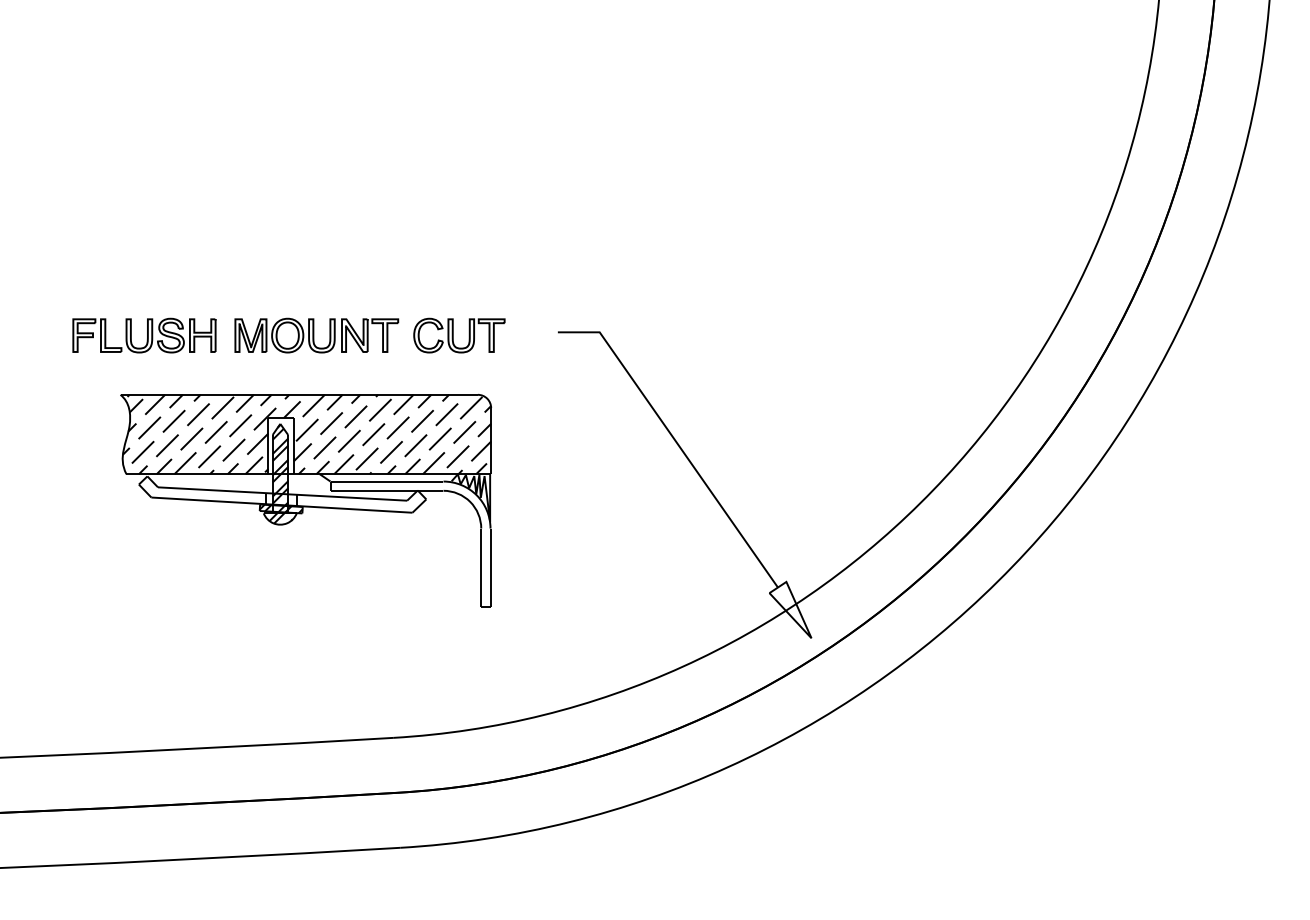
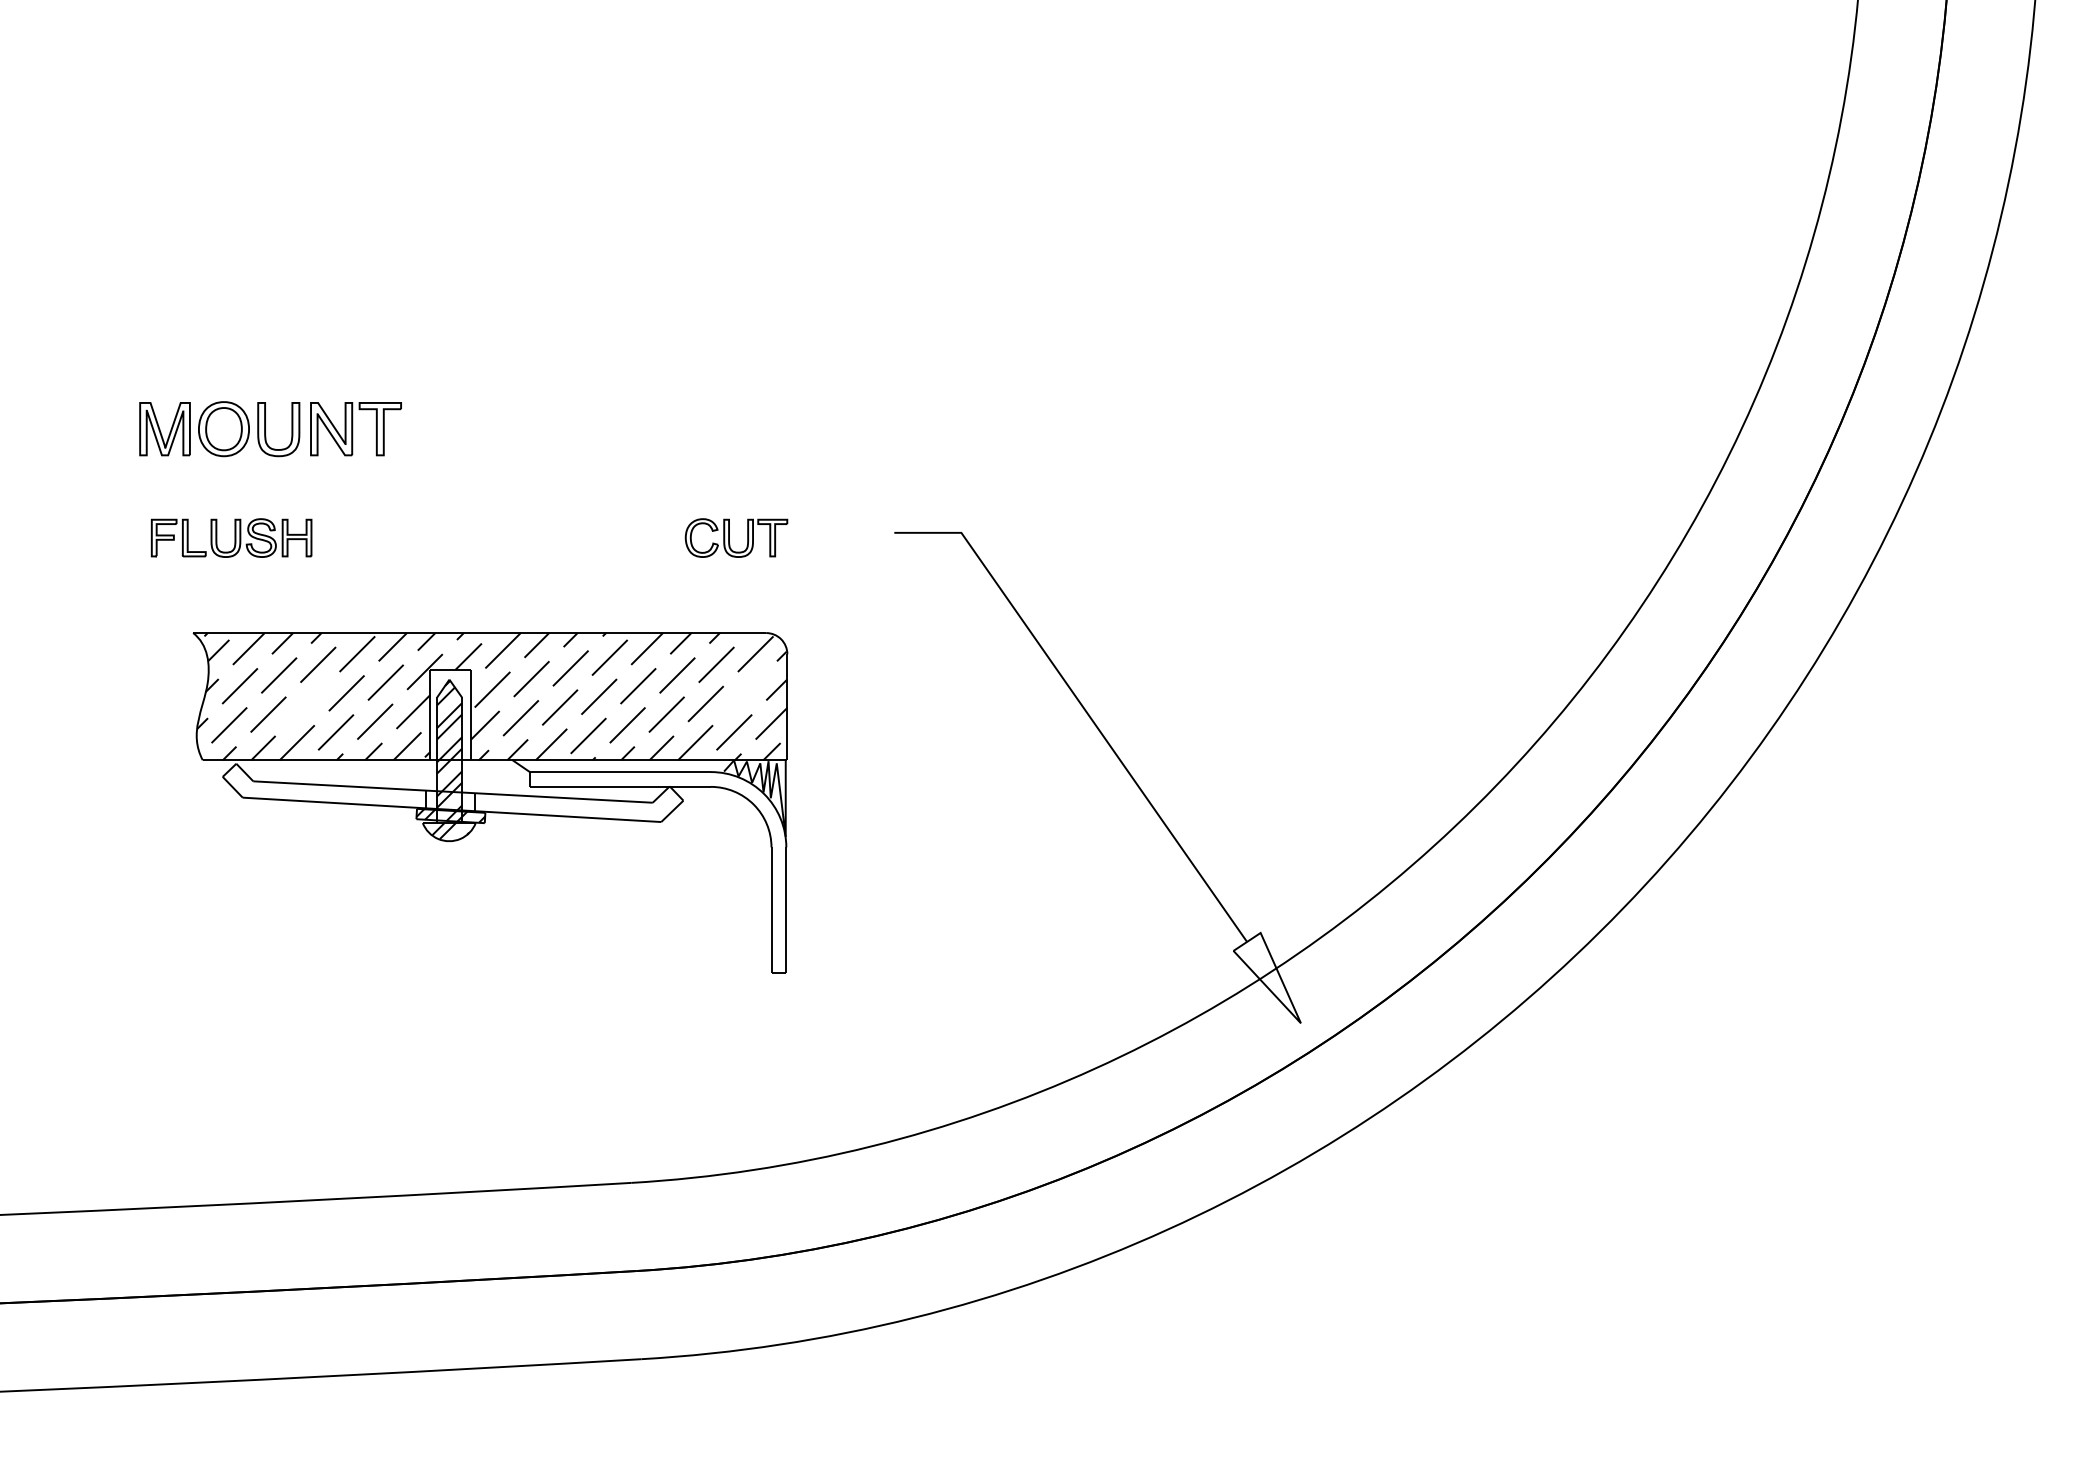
part: (144, 335) -> (231, 537), size x0.7
part: (316, 335) -> (270, 428), moved
part: (459, 335) -> (736, 537), size x0.7
line: (464, 432) -> (744, 693), removed
line: (191, 438) -> (307, 703), removed

